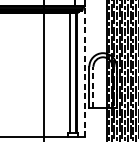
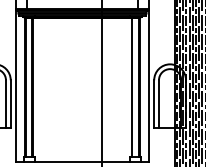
line: (85, 71) -> (149, 85), dashed -> solid
line: (93, 87) -> (158, 104), dashed -> solid

